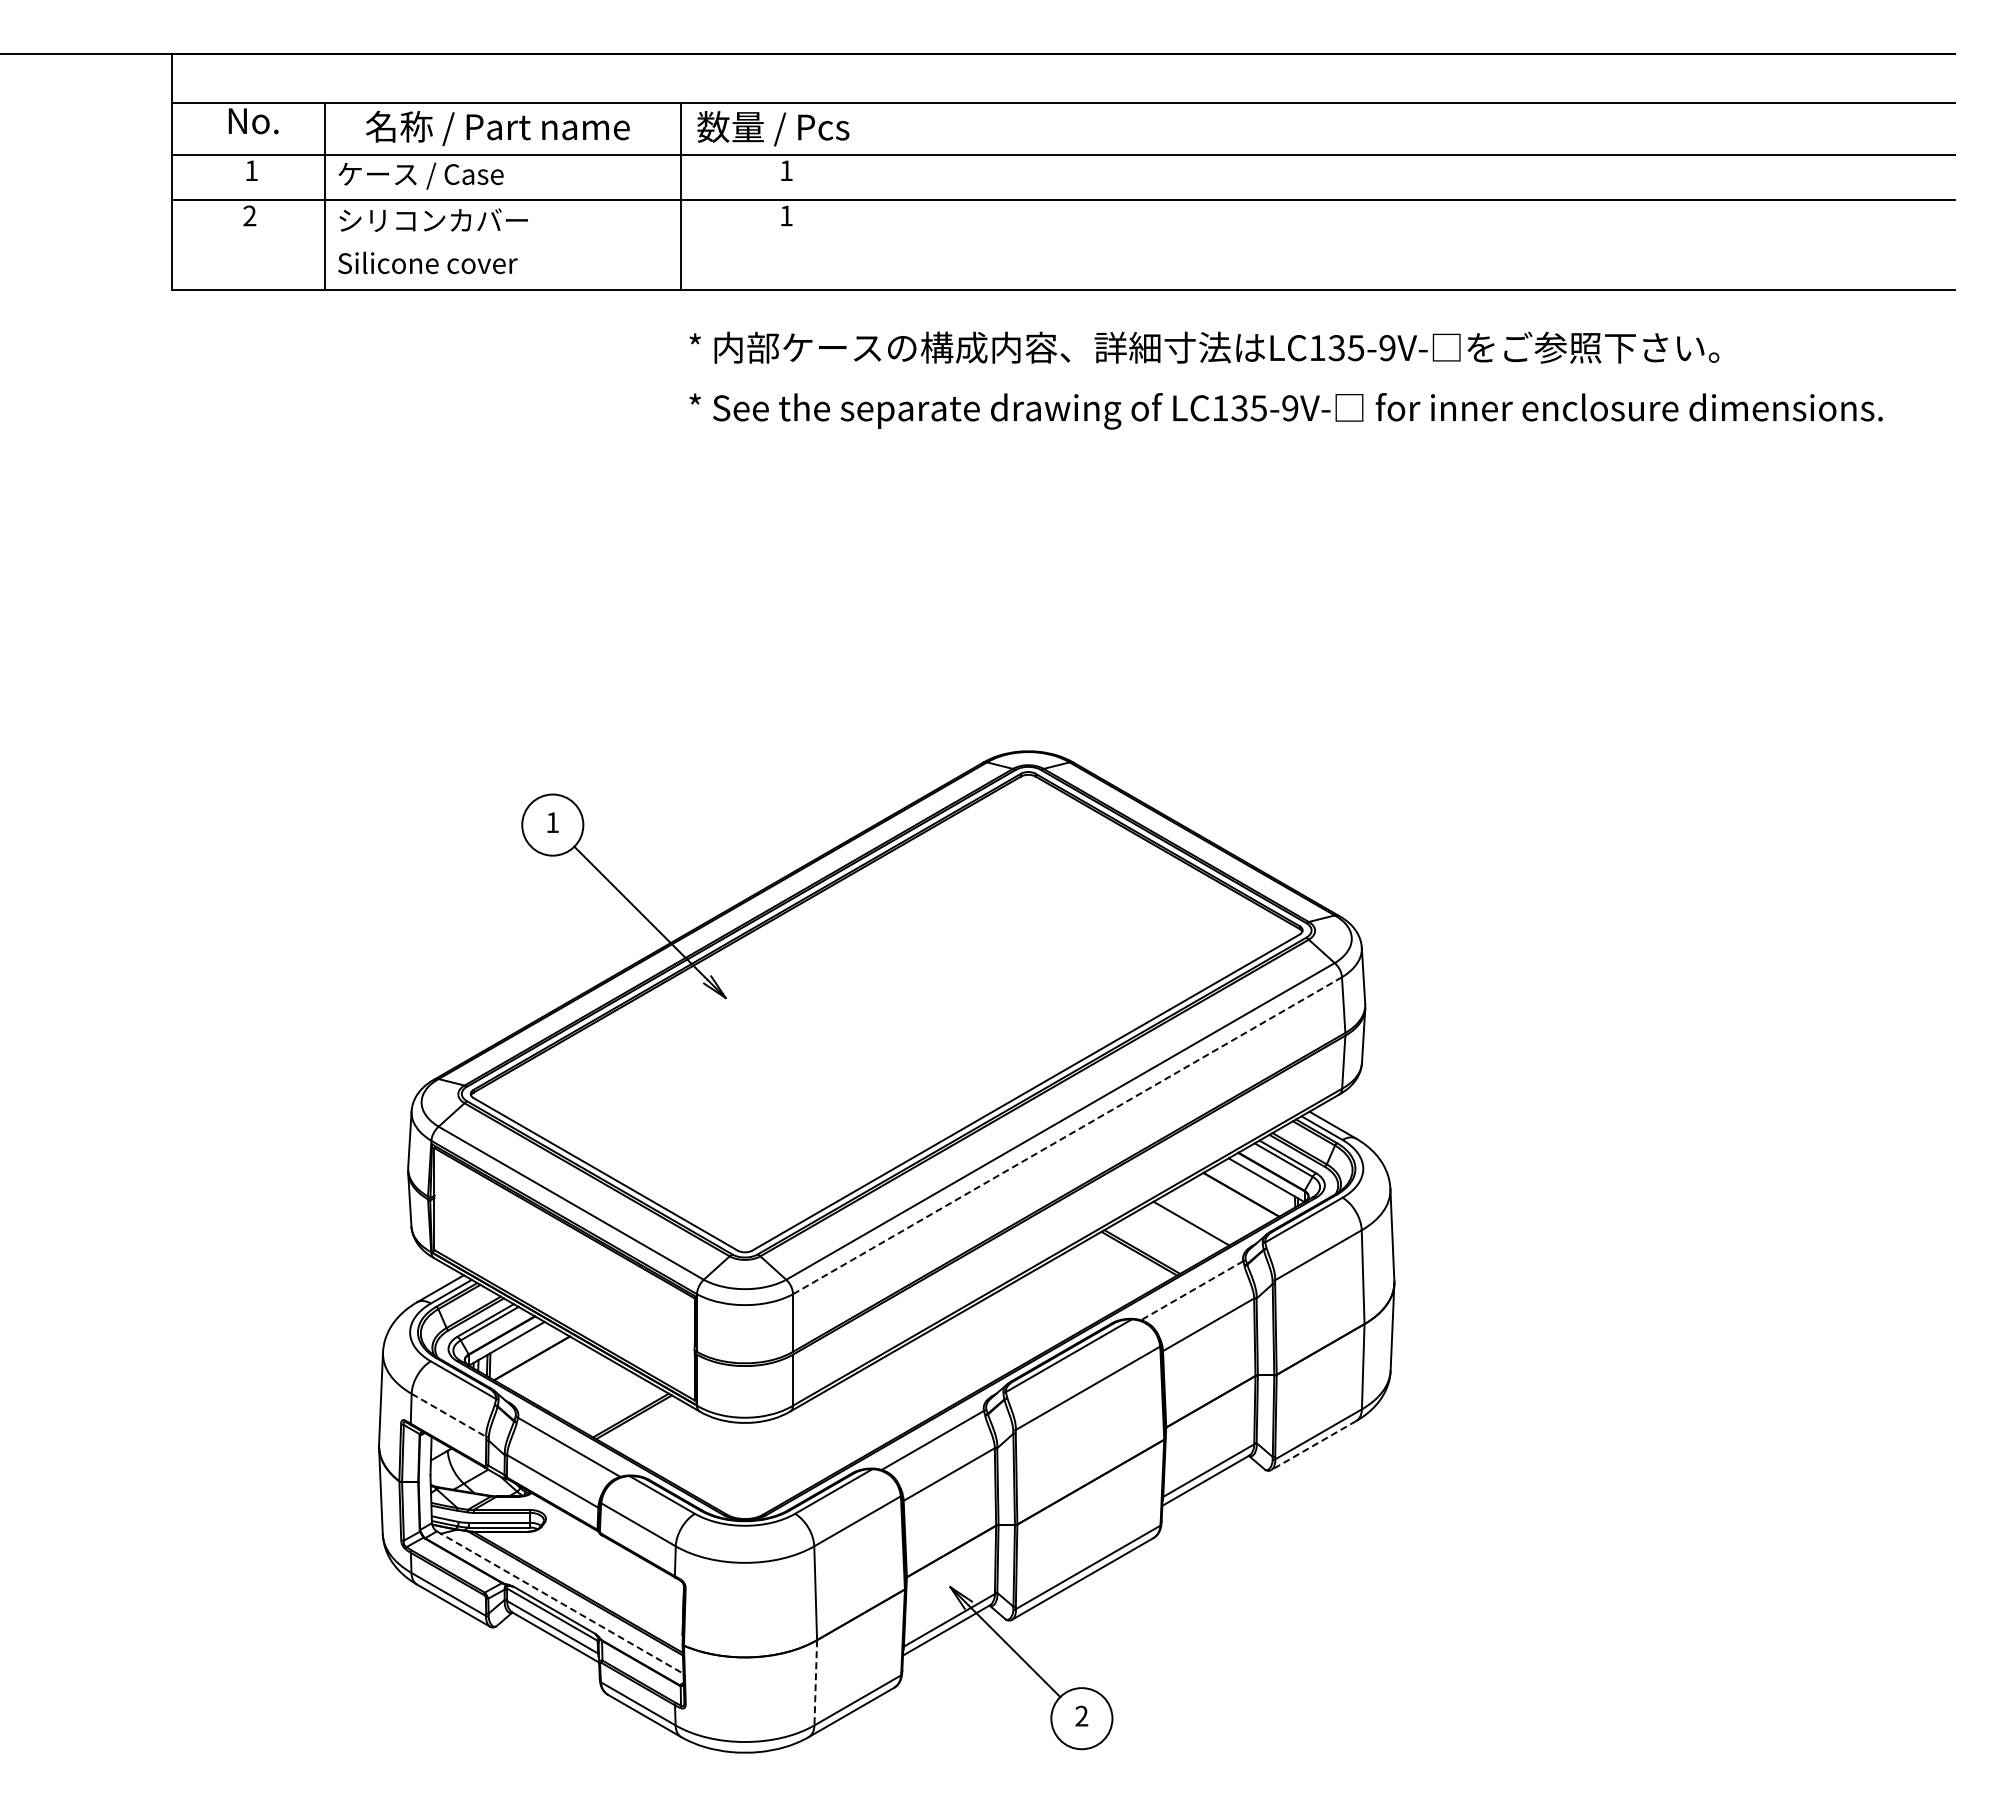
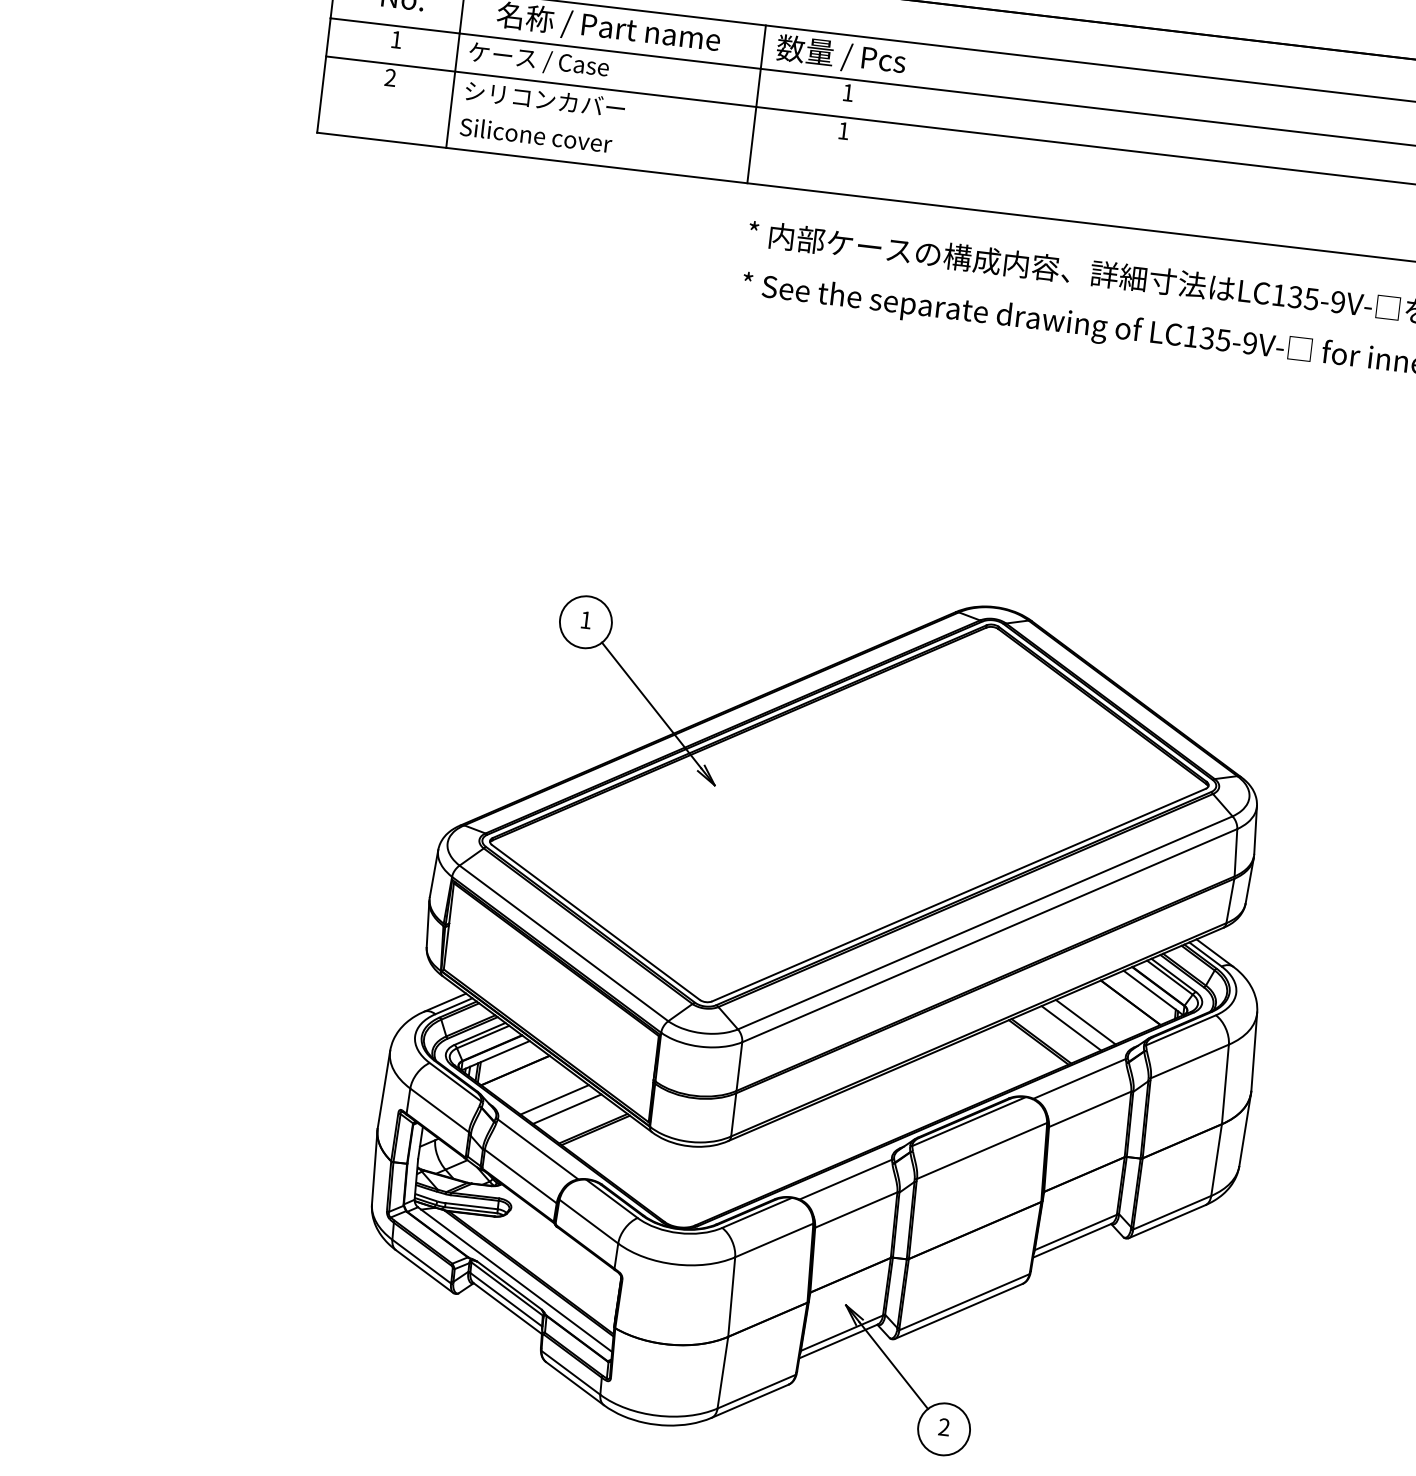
line: (1067, 1135) -> (989, 935), dashed -> solid
line: (1175, 1232) -> (1071, 1028), added
line: (1191, 1290) -> (1079, 1078), dashed -> solid
line: (581, 1387) -> (554, 1100), added
line: (597, 1396) -> (566, 1109), added
line: (449, 1415) -> (440, 1110), dashed -> solid
line: (1313, 1445) -> (1166, 1221), dashed -> solid
line: (560, 1602) -> (515, 1279), dashed -> solid
line: (815, 1682) -> (722, 1372), dashed -> solid

